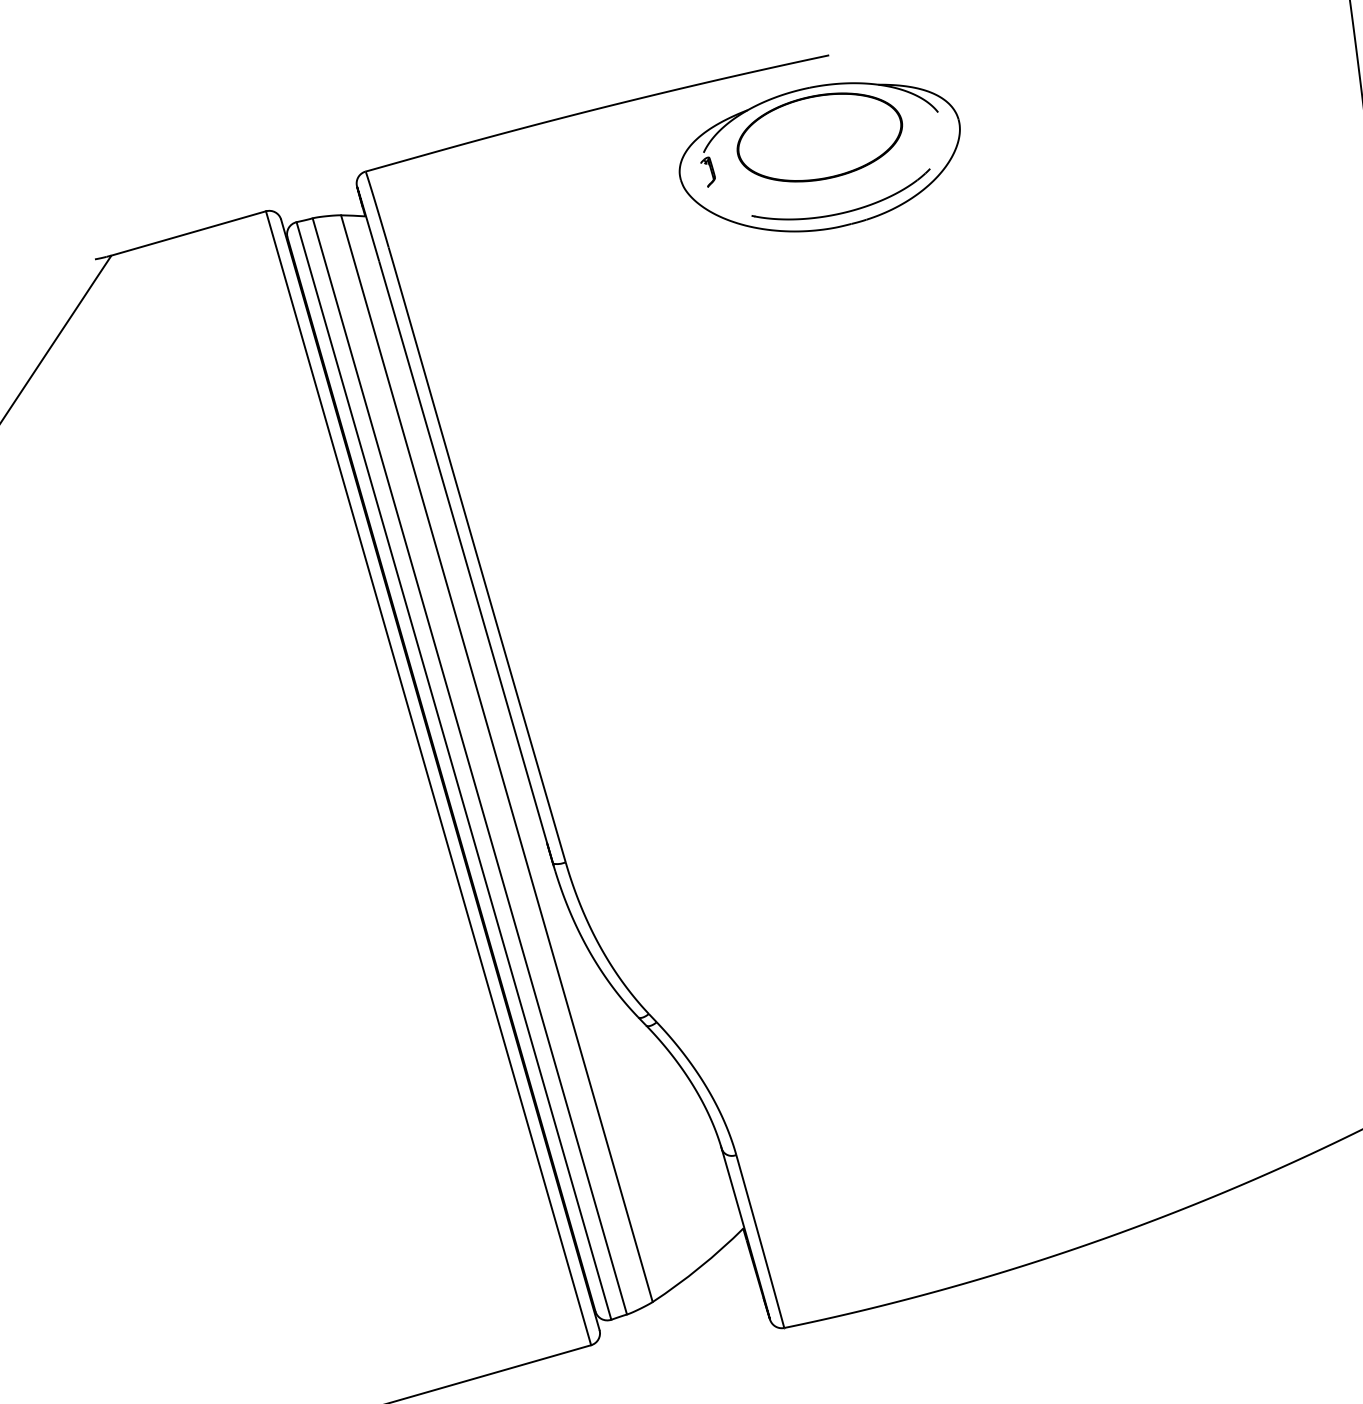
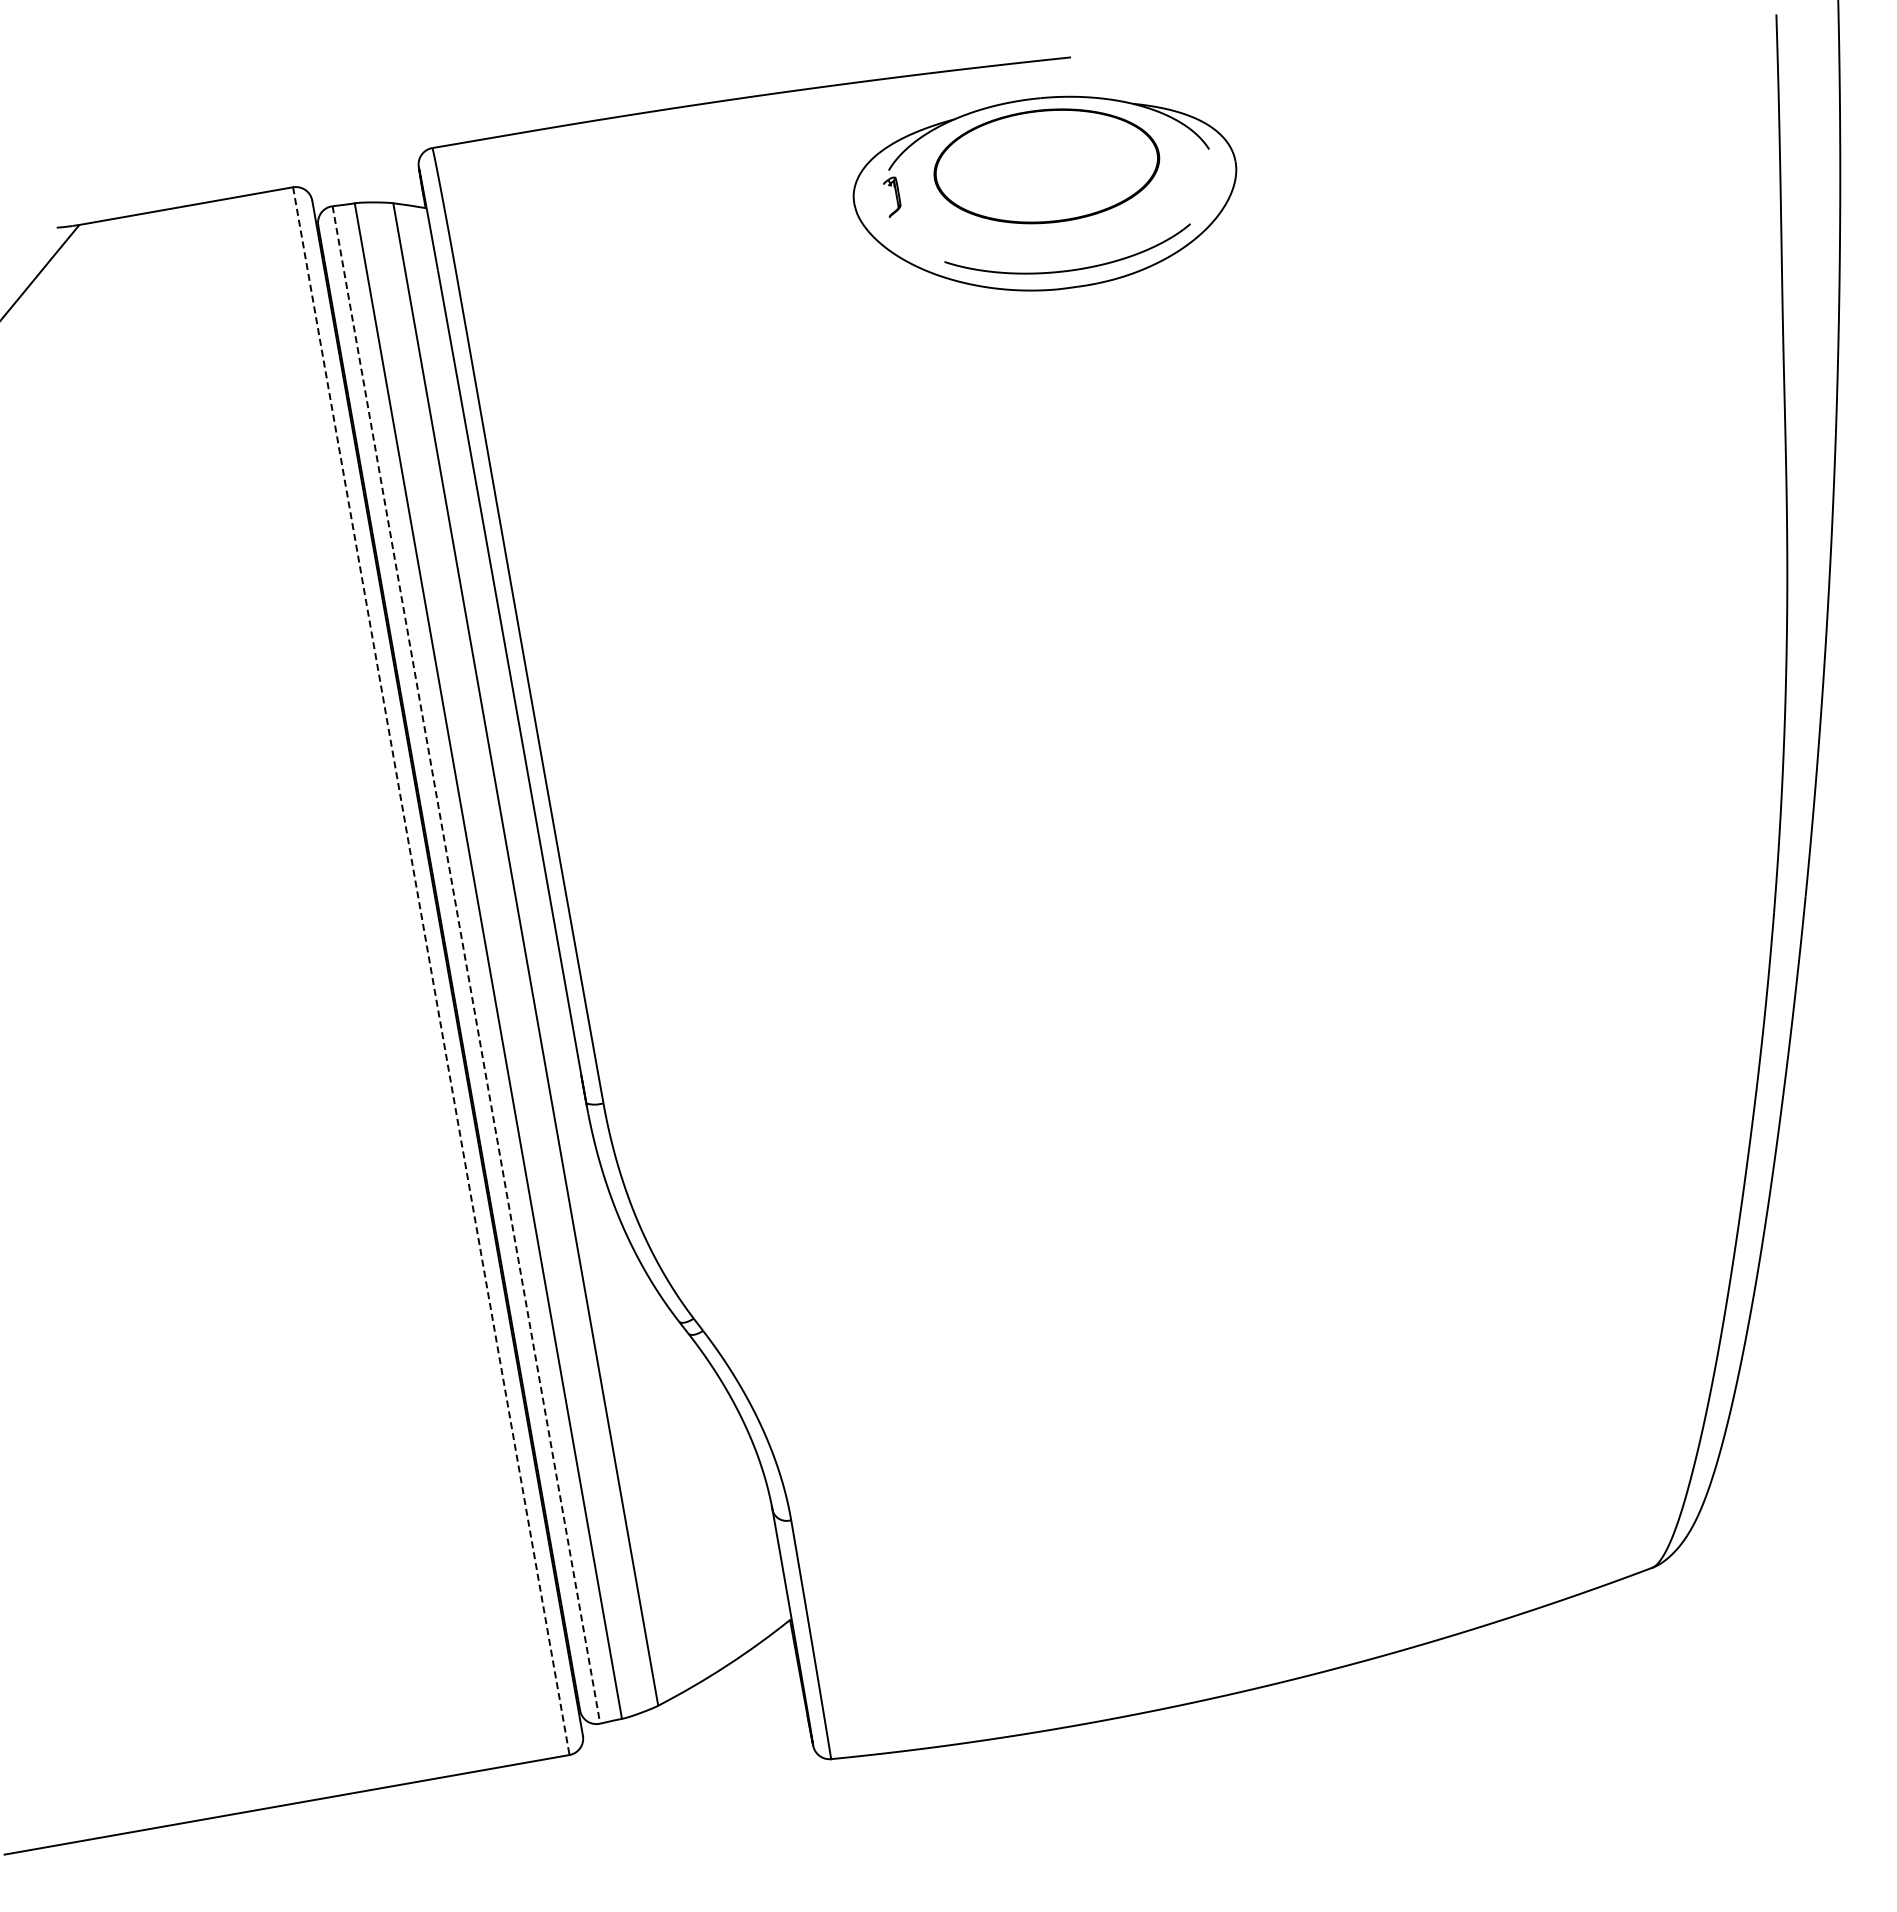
line: (454, 771) -> (466, 965), solid -> dashed
line: (428, 778) -> (431, 971), solid -> dashed

